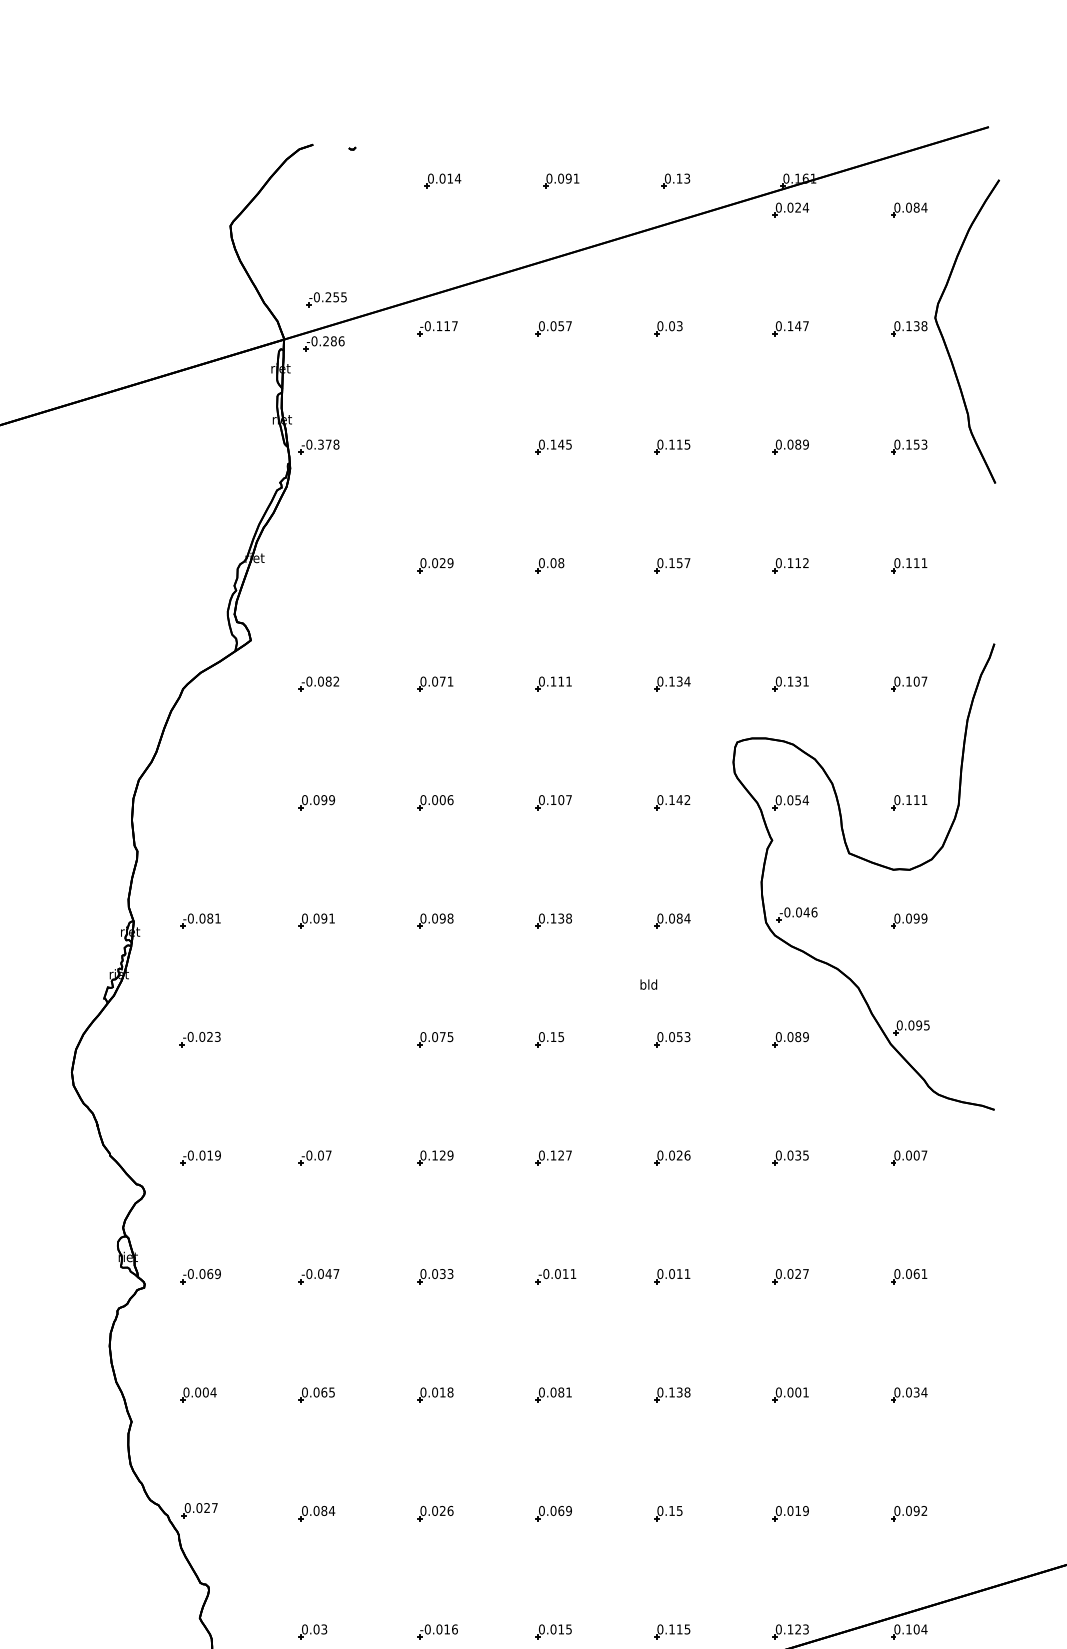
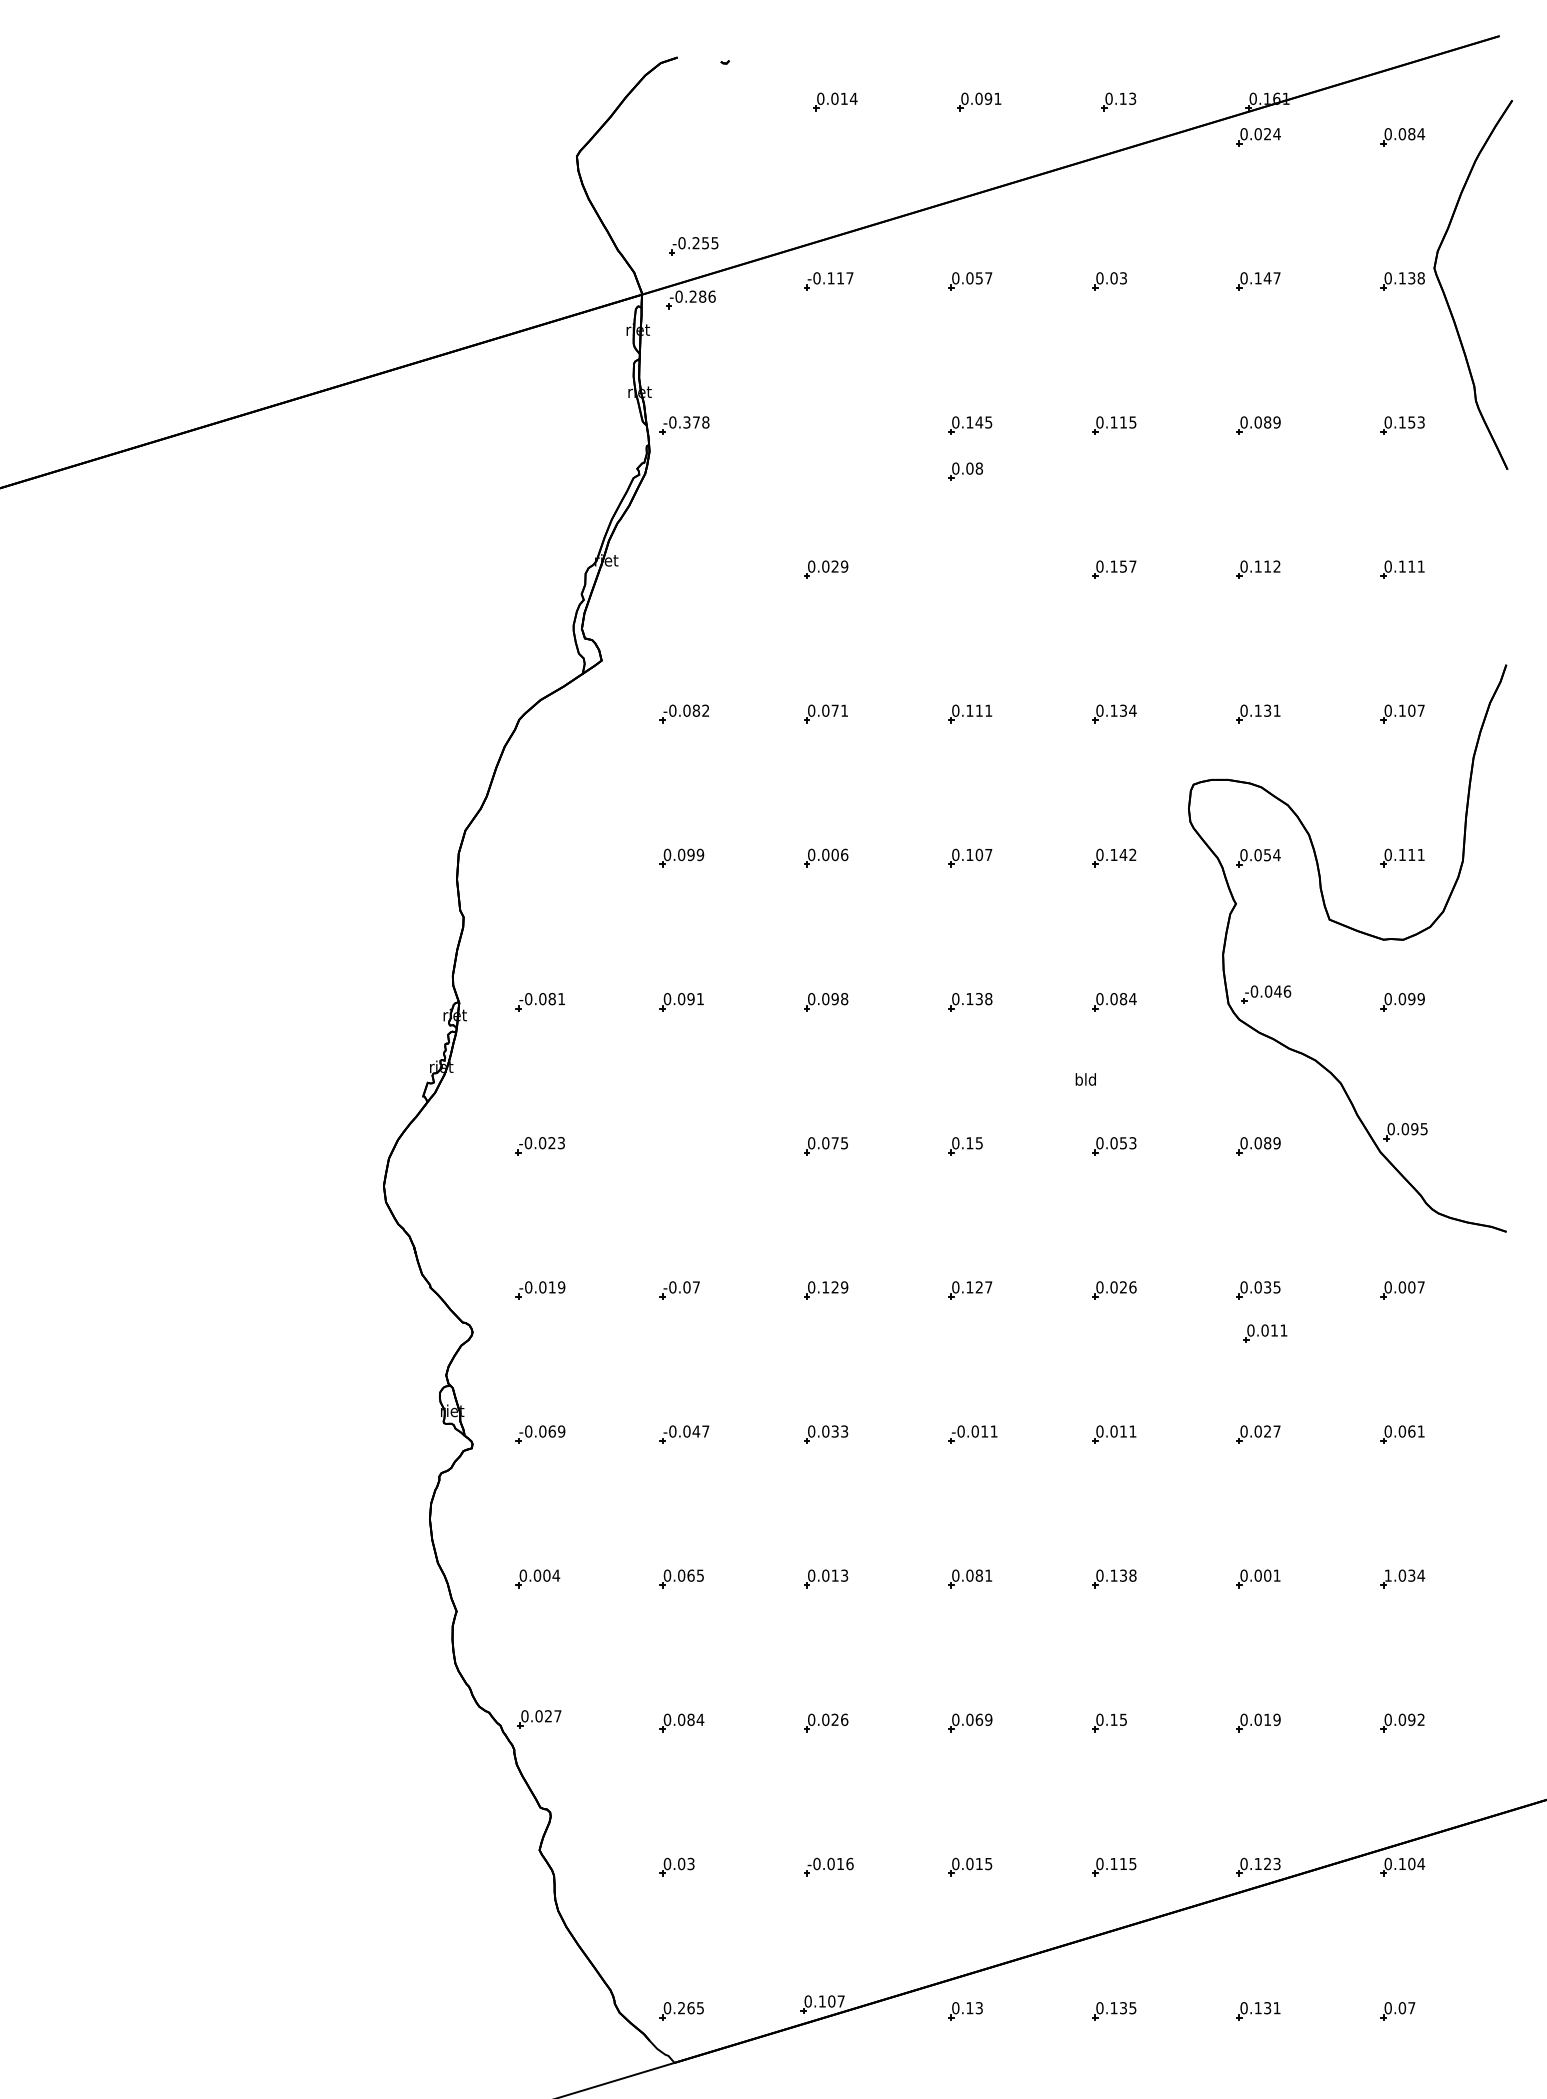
part: (549, 565) -> (965, 471), moved
part: (796, 1193) -> (1265, 1333), added
text: (450, 1392) -> (844, 1575), 0.018 -> 0.013
text: (896, 1392) -> (1387, 1575), 0.034 -> 1.034

